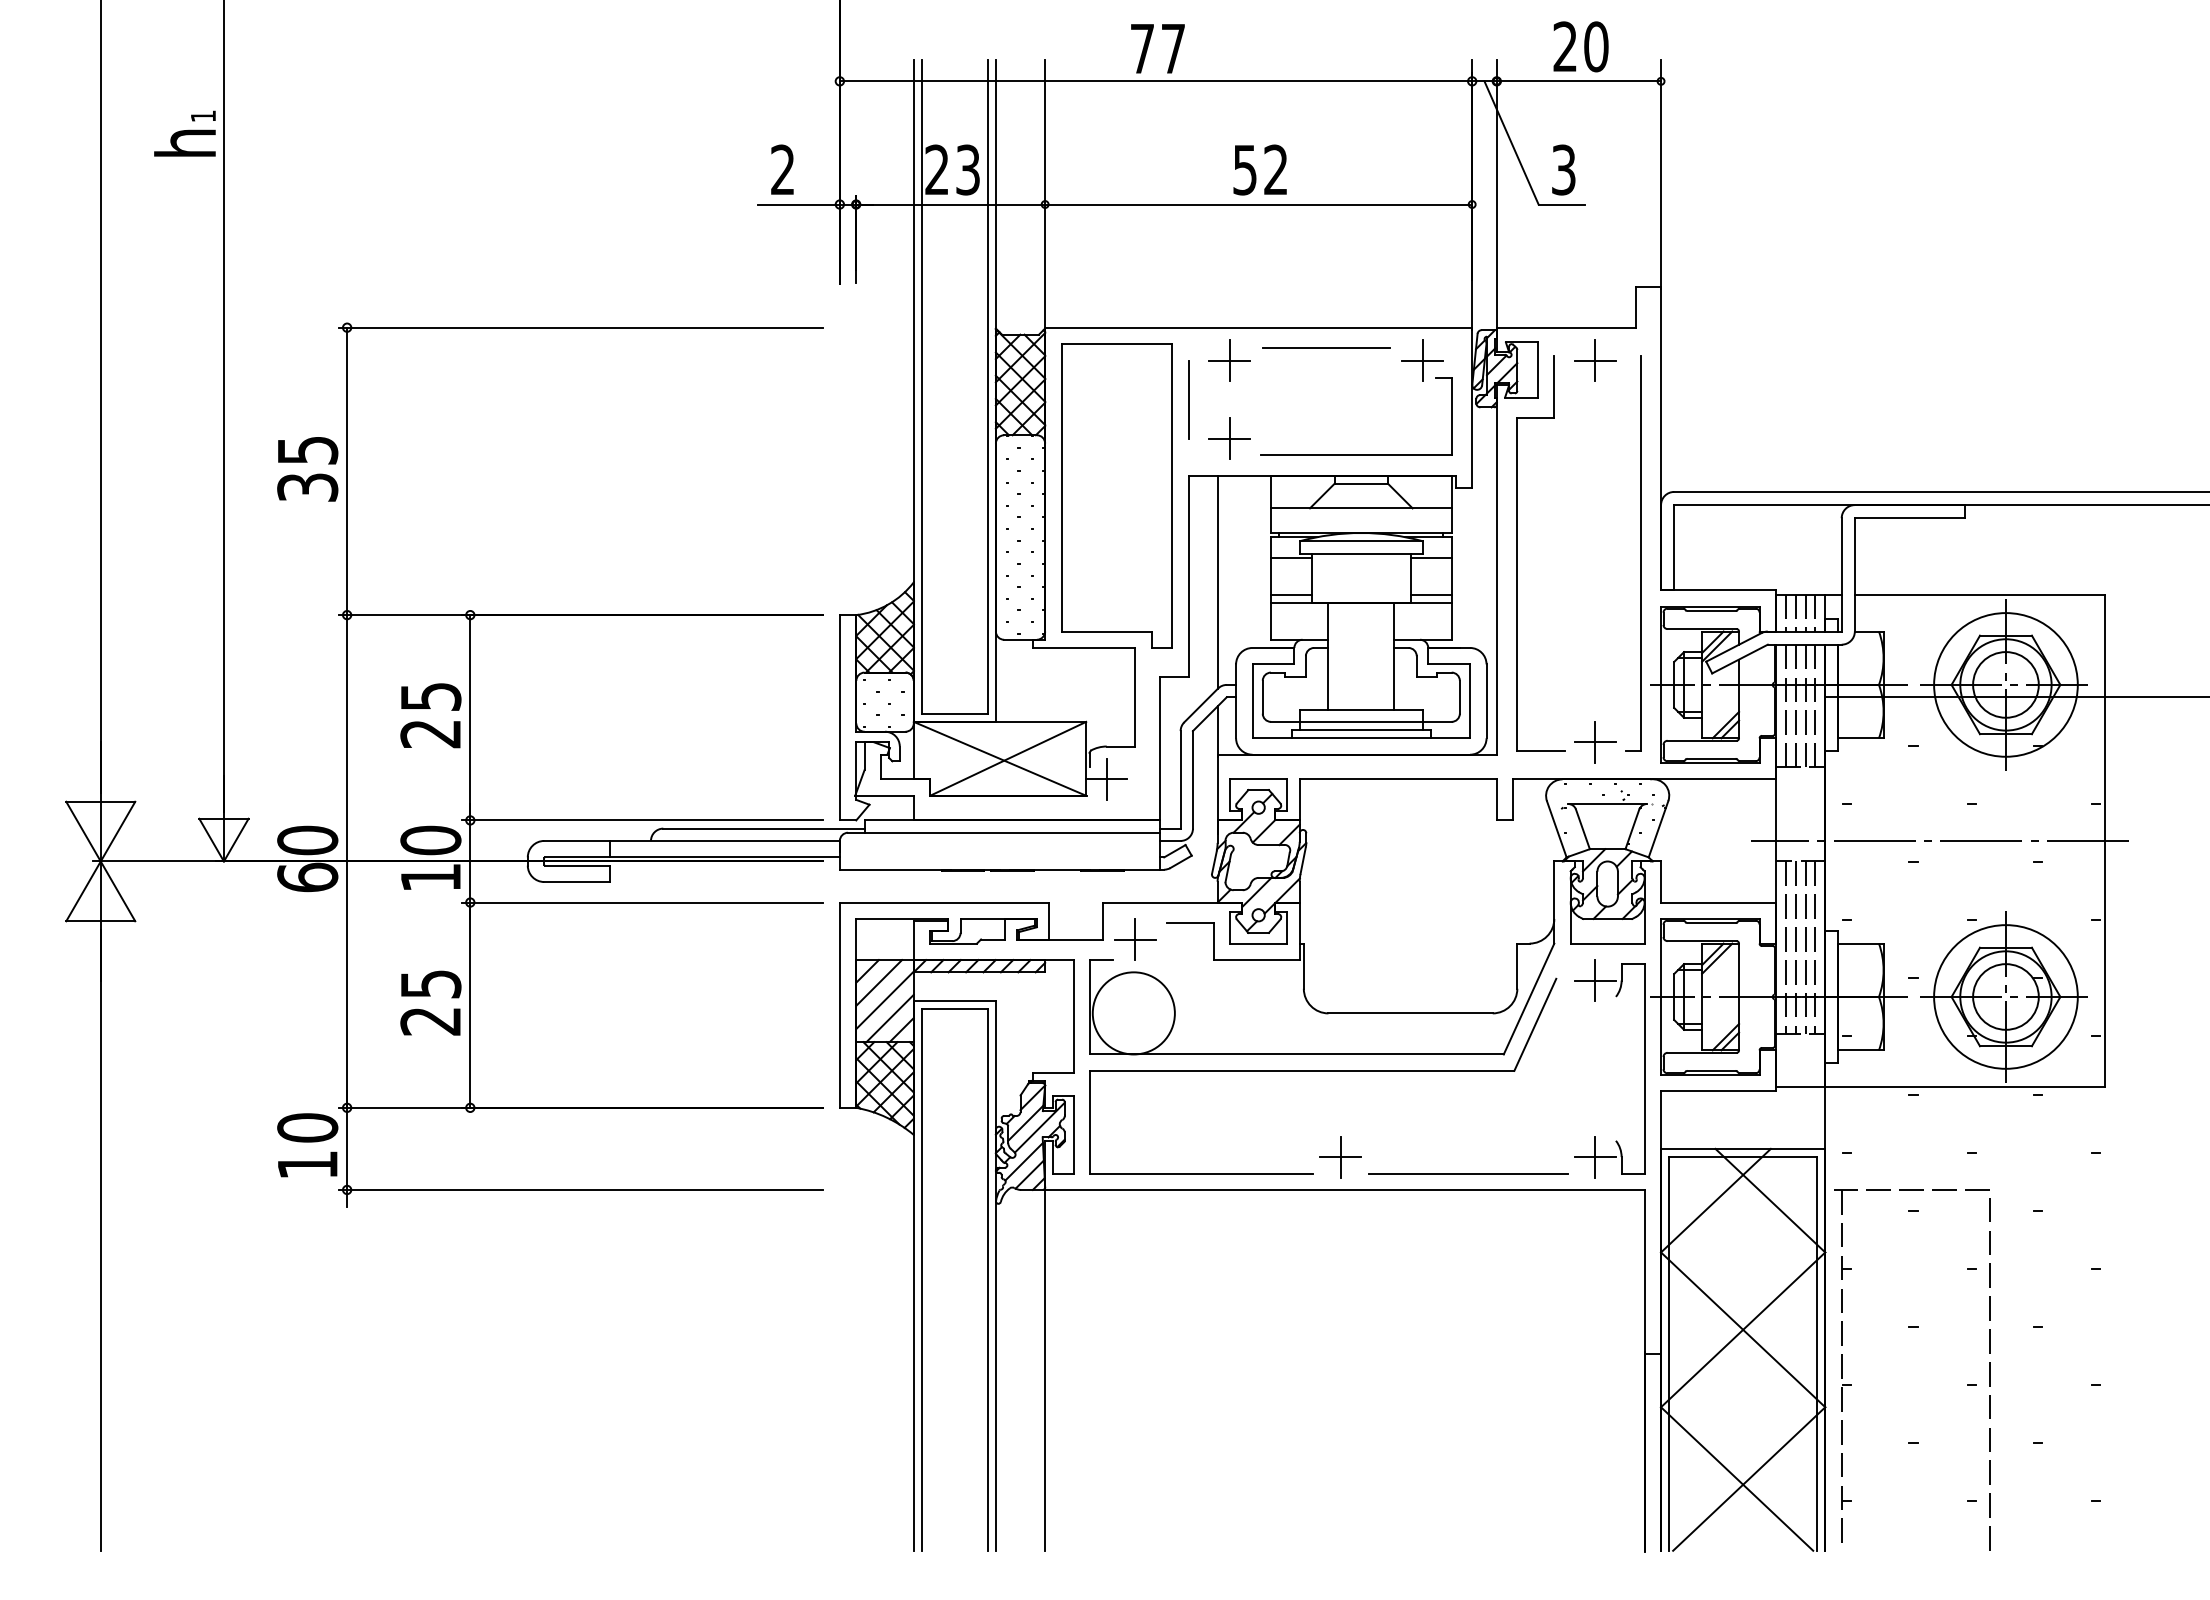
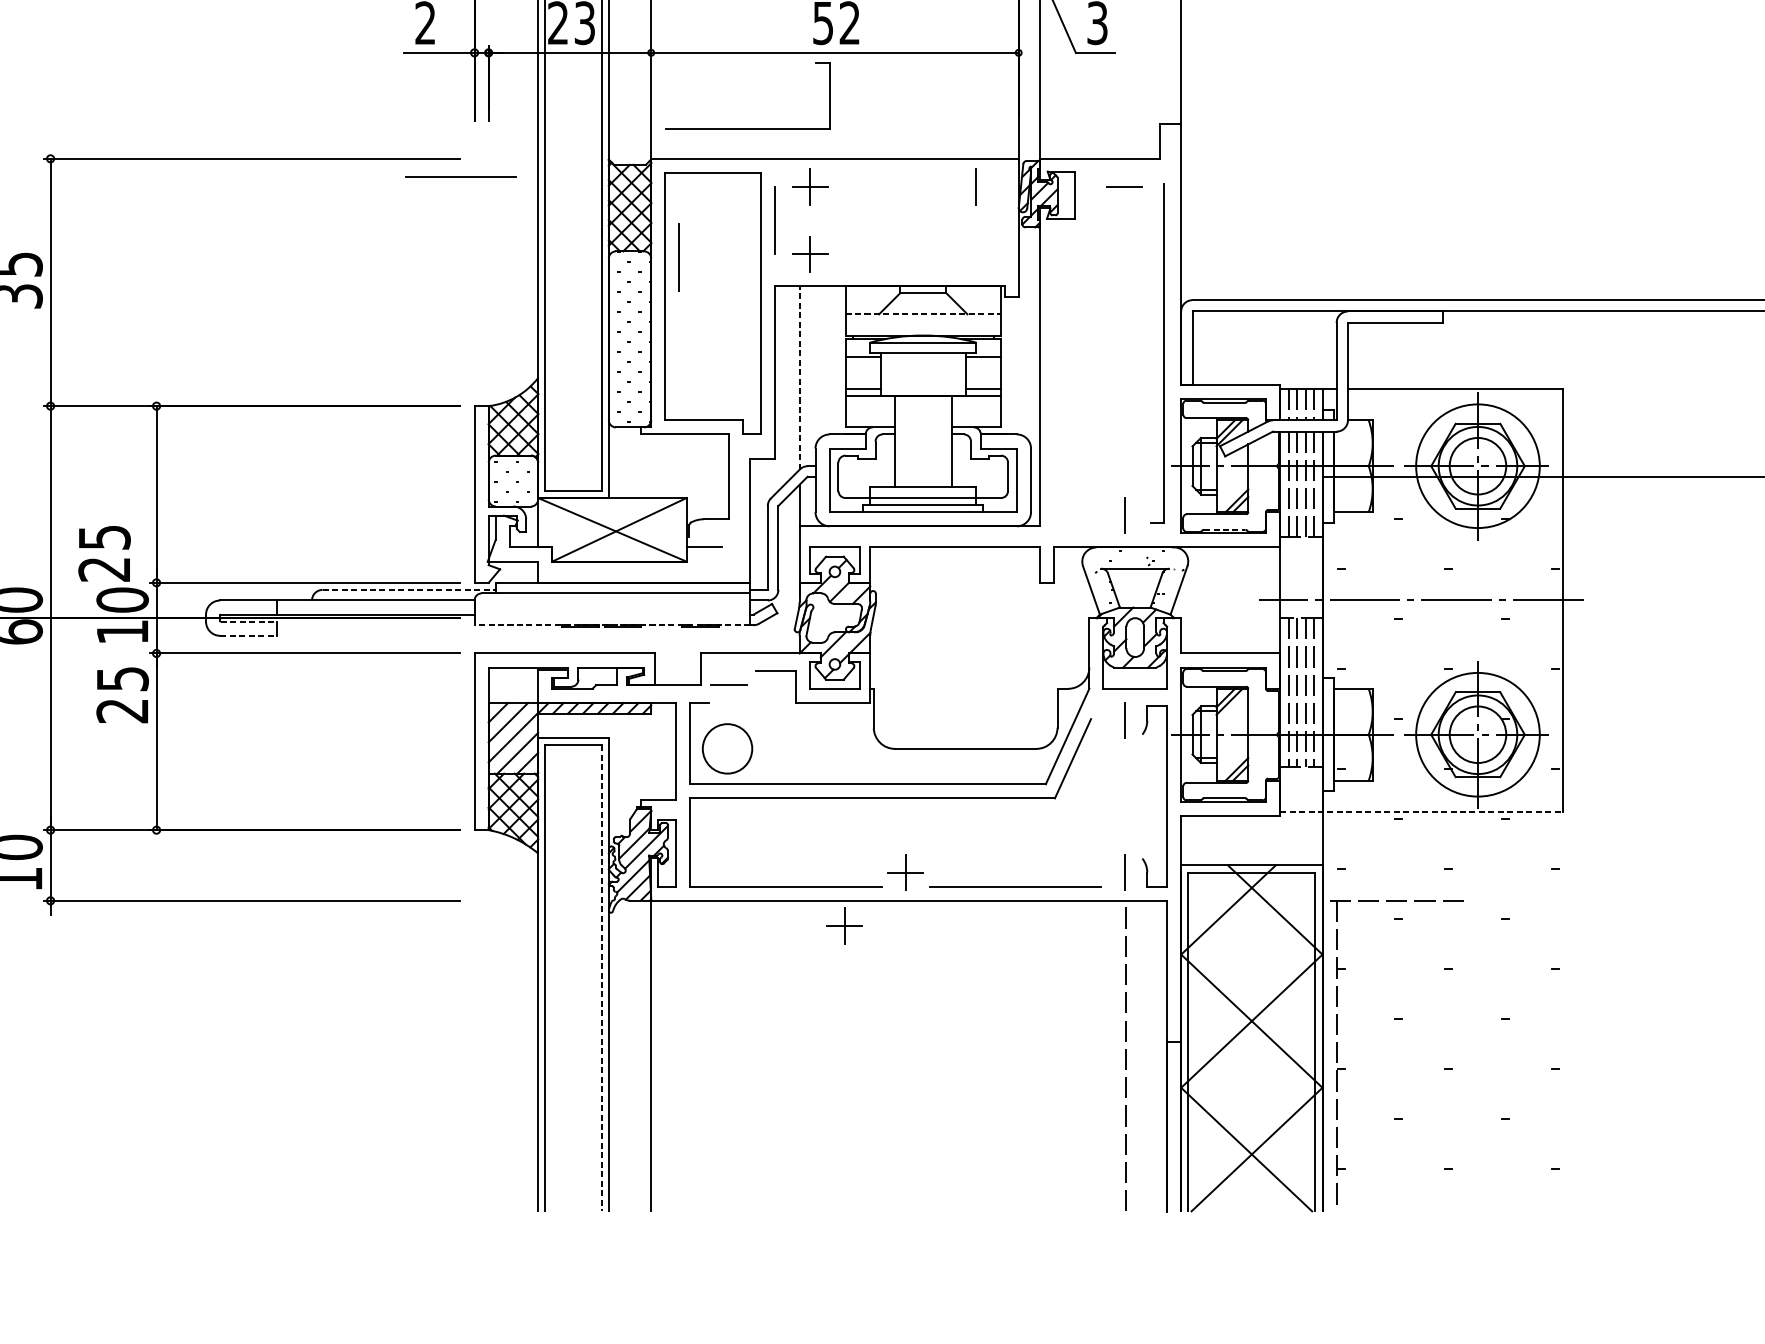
line: (1326, 347) -> (461, 175), moved
line: (1422, 360) -> (975, 187), removed
line: (1595, 360) -> (1124, 187), removed
line: (1077, 442) -> (679, 257), added
part: (1356, 454) -> (747, 128), moved
line: (1361, 508) -> (923, 314), solid -> dashed
part: (1517, 553) -> (1057, 353), removed
line: (1217, 582) -> (799, 378), solid -> dashed
text: (430, 715) -> (104, 553), moved
line: (1594, 742) -> (1123, 515), removed
line: (1712, 758) -> (1225, 529), solid -> dashed
line: (1106, 778) -> (704, 546), removed
line: (763, 828) -> (408, 589), solid -> dashed
line: (577, 865) -> (248, 621), solid -> dashed
line: (999, 869) -> (611, 625), solid -> dashed
line: (577, 882) -> (248, 636), solid -> dashed
line: (1135, 939) -> (728, 685), removed
line: (1594, 980) -> (1123, 720), removed
text: (430, 1002) -> (122, 694), moved
circle: (1133, 1013) -> (727, 748), size x0.7
line: (1940, 1087) -> (1421, 812), solid -> dashed
line: (1594, 1157) -> (1123, 872), removed
part: (1269, 1219) -> (844, 926), added
line: (987, 1280) -> (601, 978), solid -> dashed
line: (1989, 1374) -> (1125, 1059), moved

